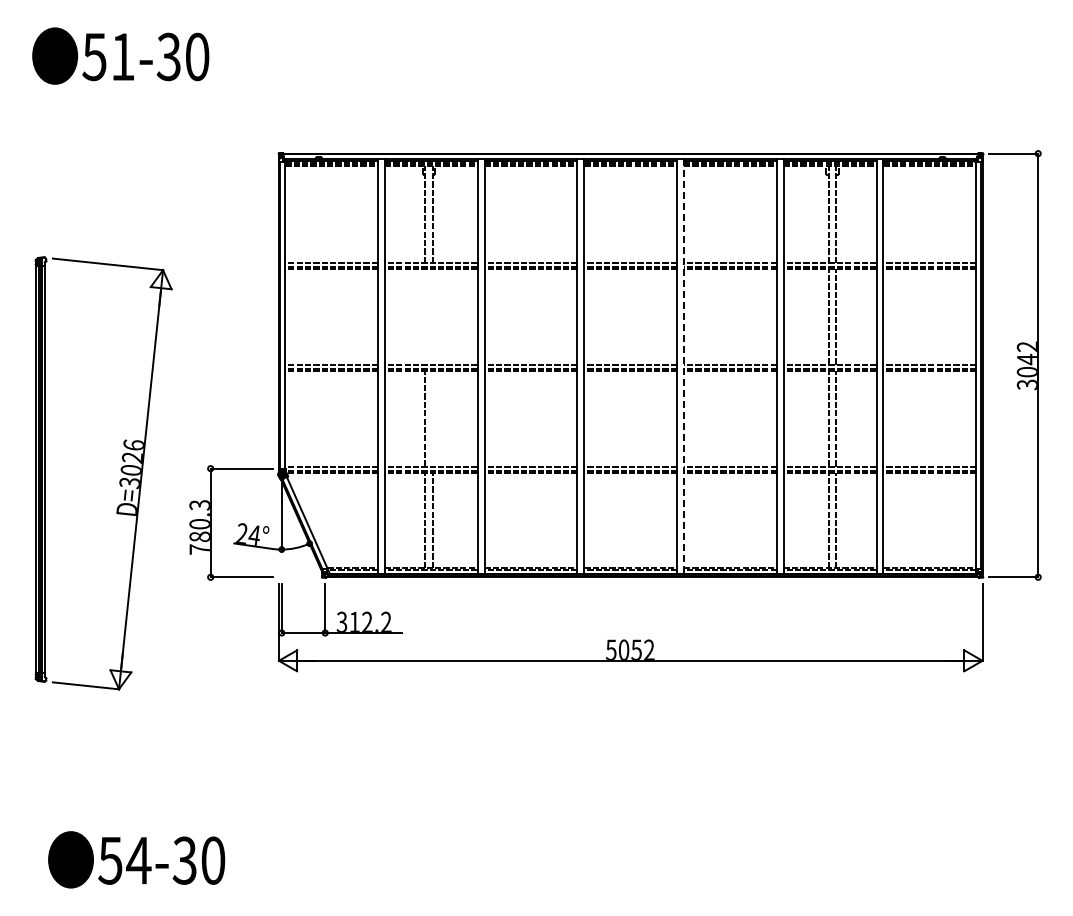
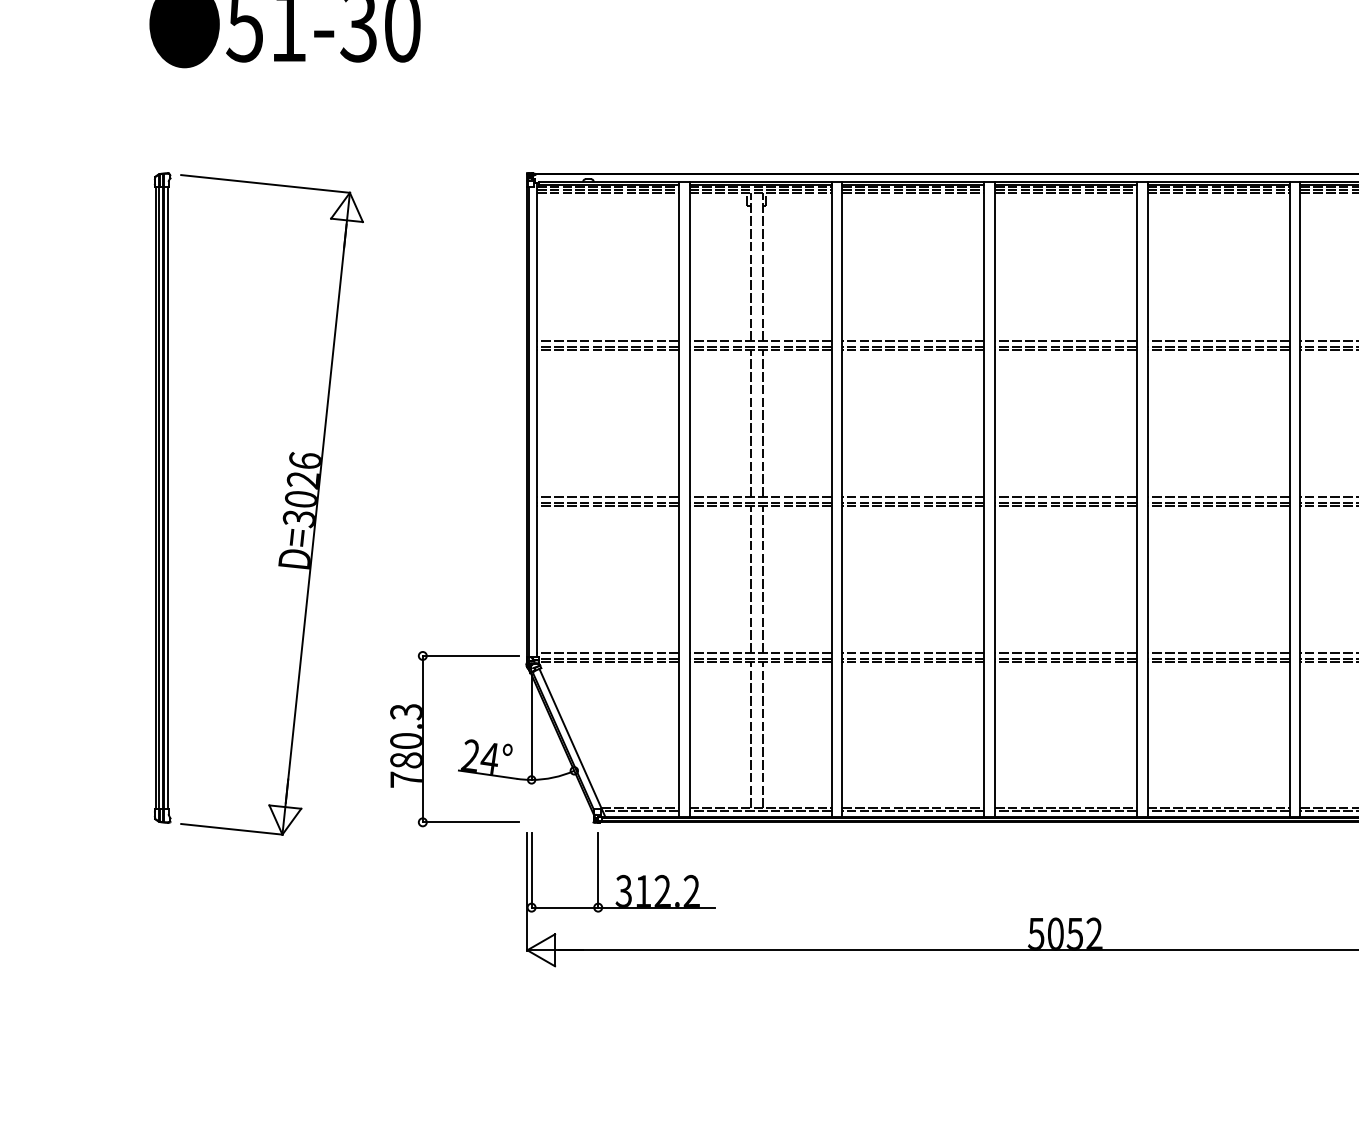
line: (424, 316) -> (750, 422), added
line: (432, 316) -> (762, 422), added
line: (684, 367) -> (1148, 501), dashed -> solid
line: (432, 418) -> (762, 579), added
part: (120, 470) -> (284, 499), moved

